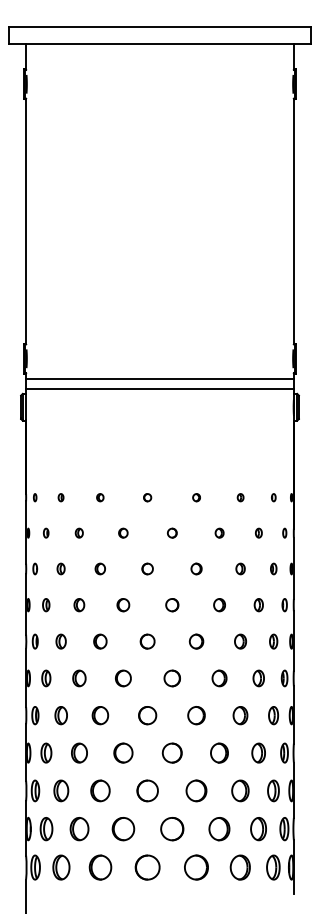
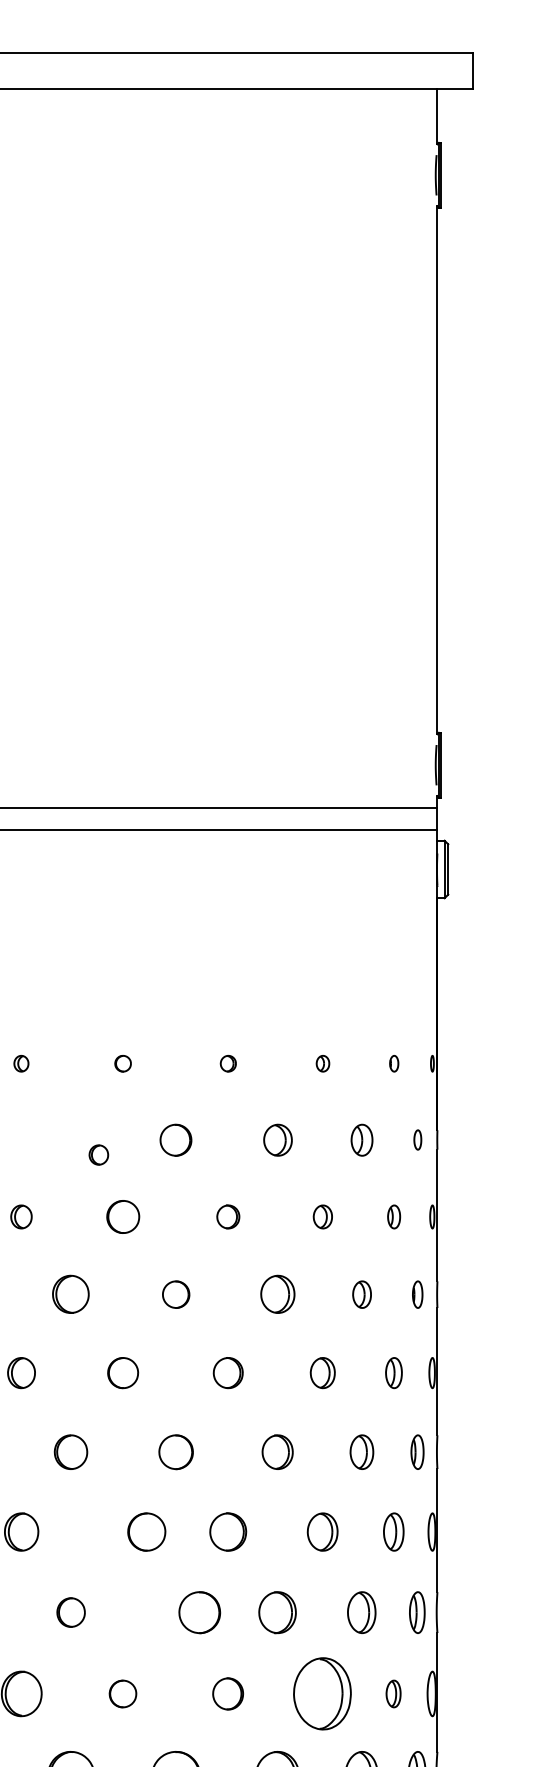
part: (123, 532) -> (99, 1153), moved
part: (172, 532) -> (176, 1138), size x1.6
part: (219, 532) -> (277, 1138), size x1.6
part: (258, 532) -> (361, 1138), size x1.6
part: (147, 568) -> (122, 1215), size x1.4
part: (123, 605) -> (71, 1295), size x1.4
part: (219, 605) -> (277, 1295), size x1.4
part: (147, 715) -> (146, 1531), moved
part: (123, 752) -> (71, 1611), size x0.7
part: (171, 752) -> (198, 1611), moved
part: (147, 790) -> (122, 1693), size x0.6
part: (196, 790) -> (228, 1693), size x0.7
part: (240, 790) -> (322, 1693), size x1.6
part: (273, 790) -> (393, 1693), size x0.6

